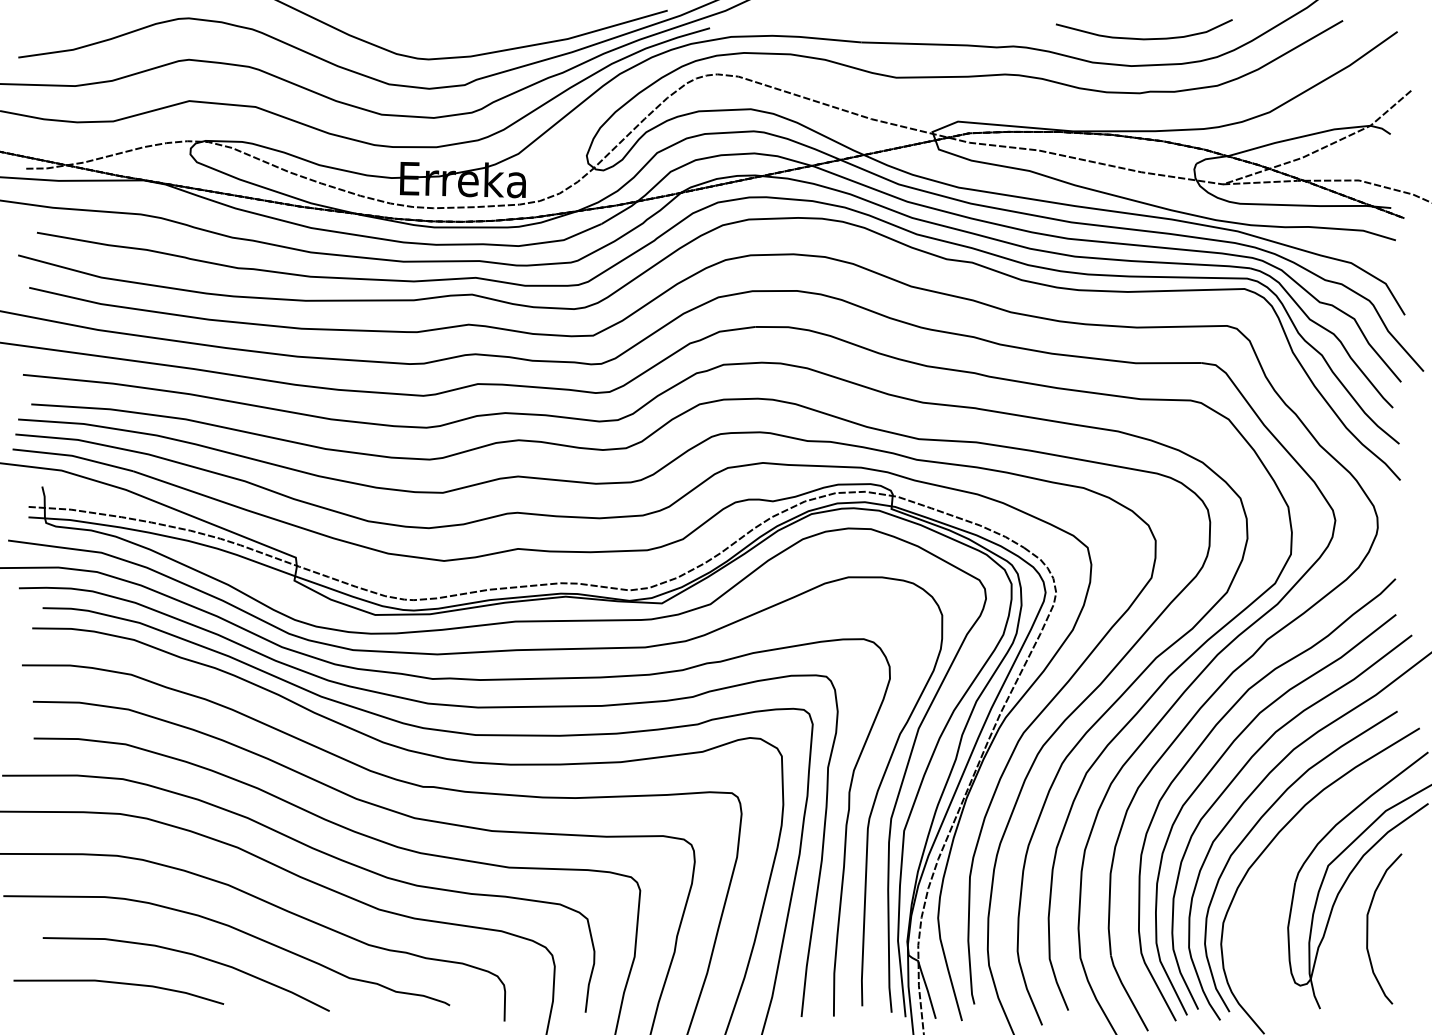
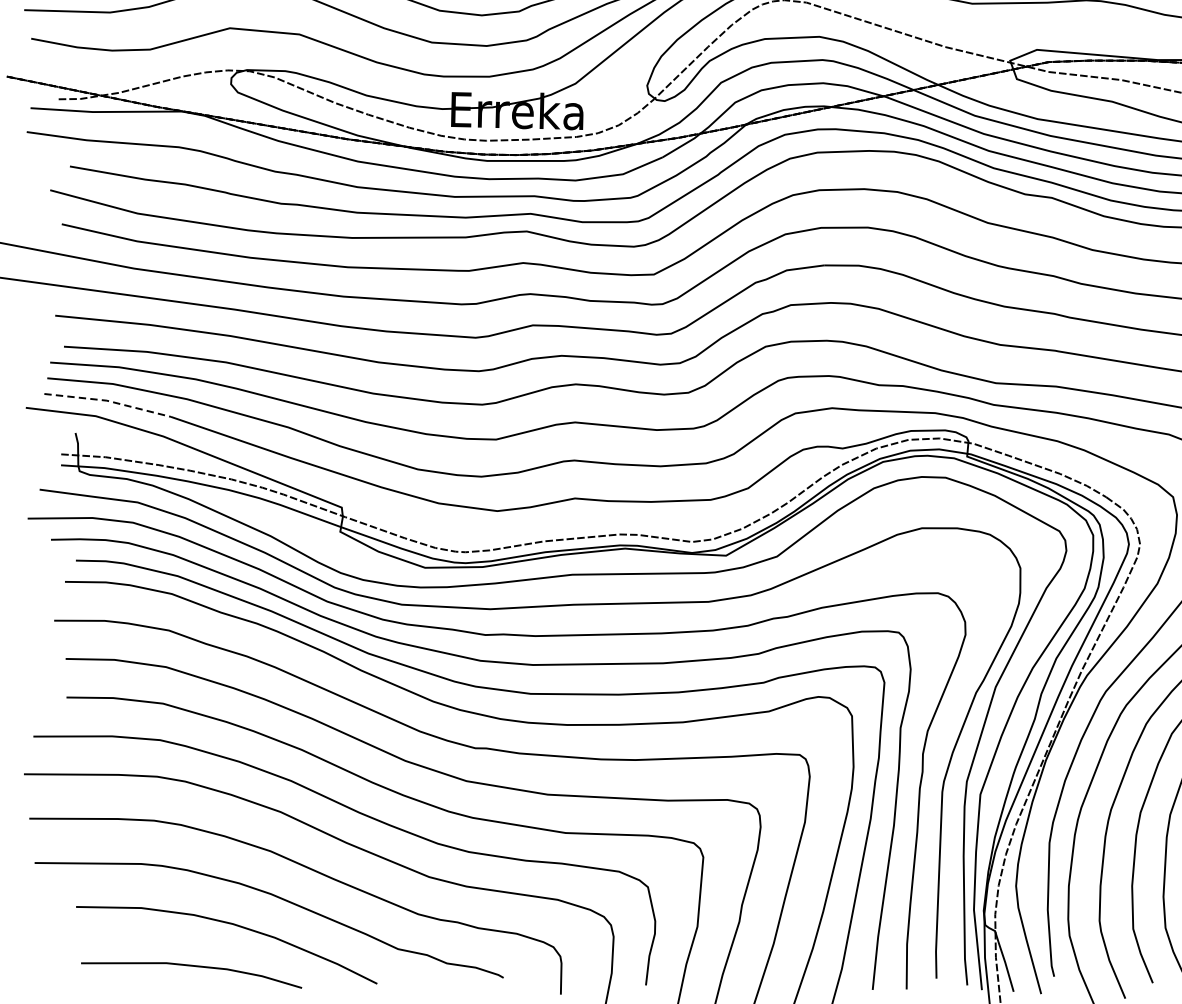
line: (73, 456) -> (108, 401), solid -> dashed
line: (121, 984) -> (194, 967), moved

